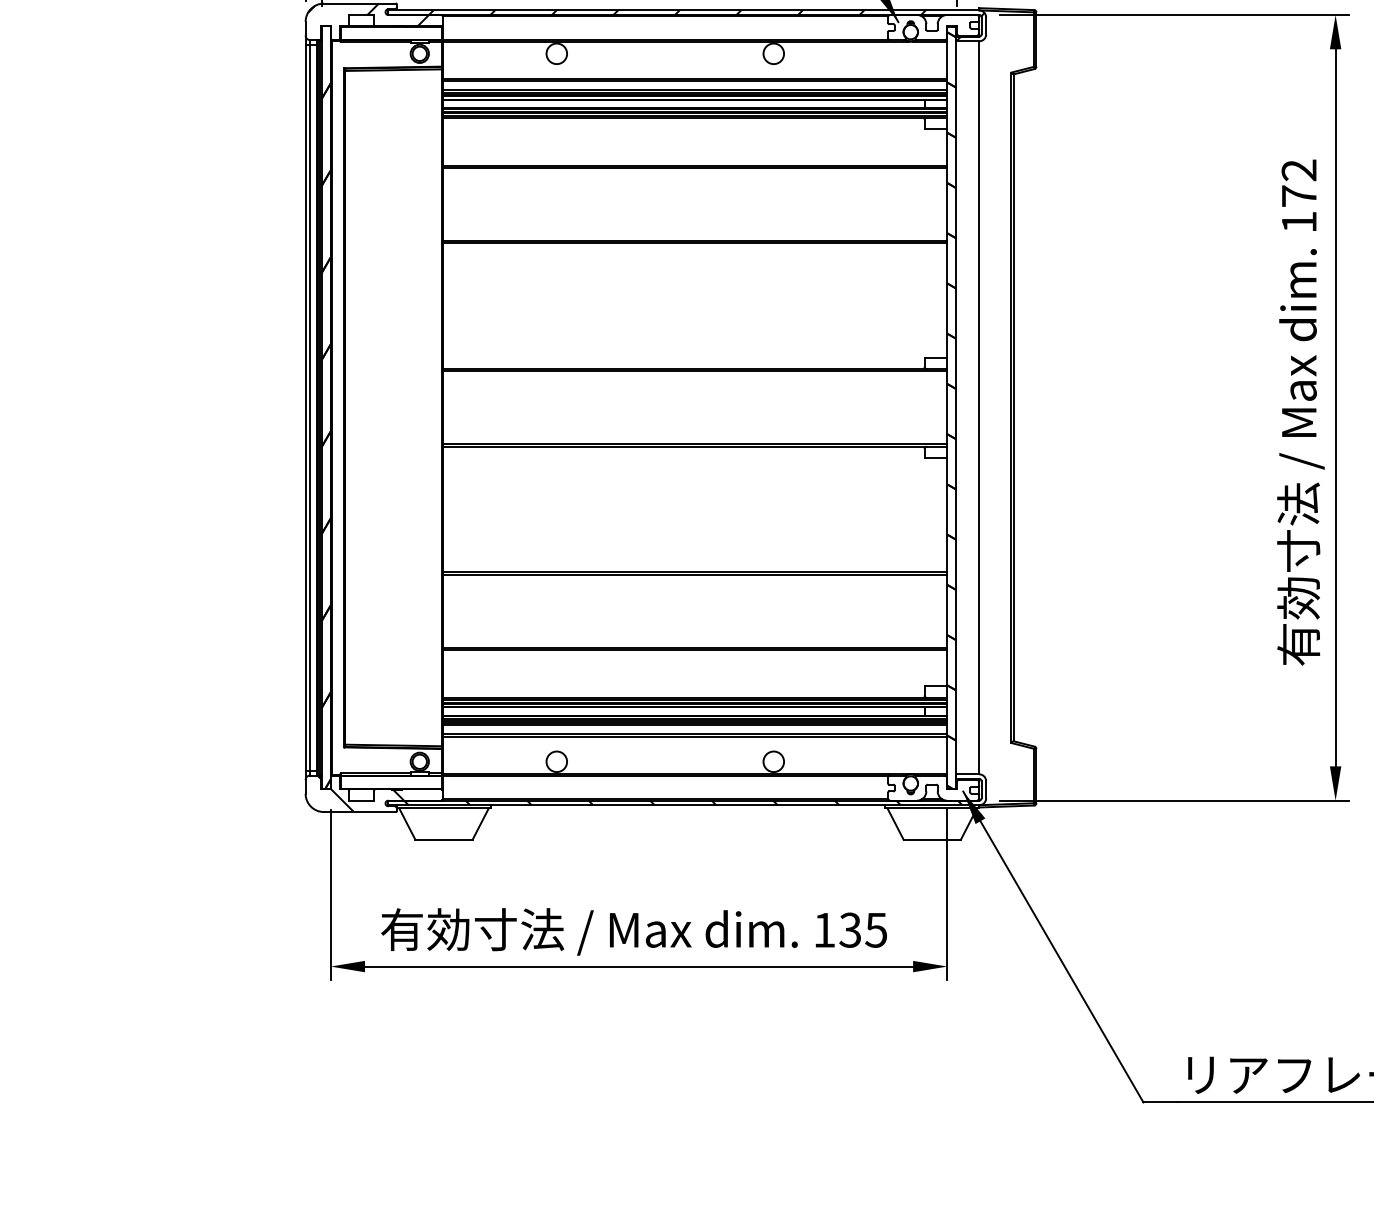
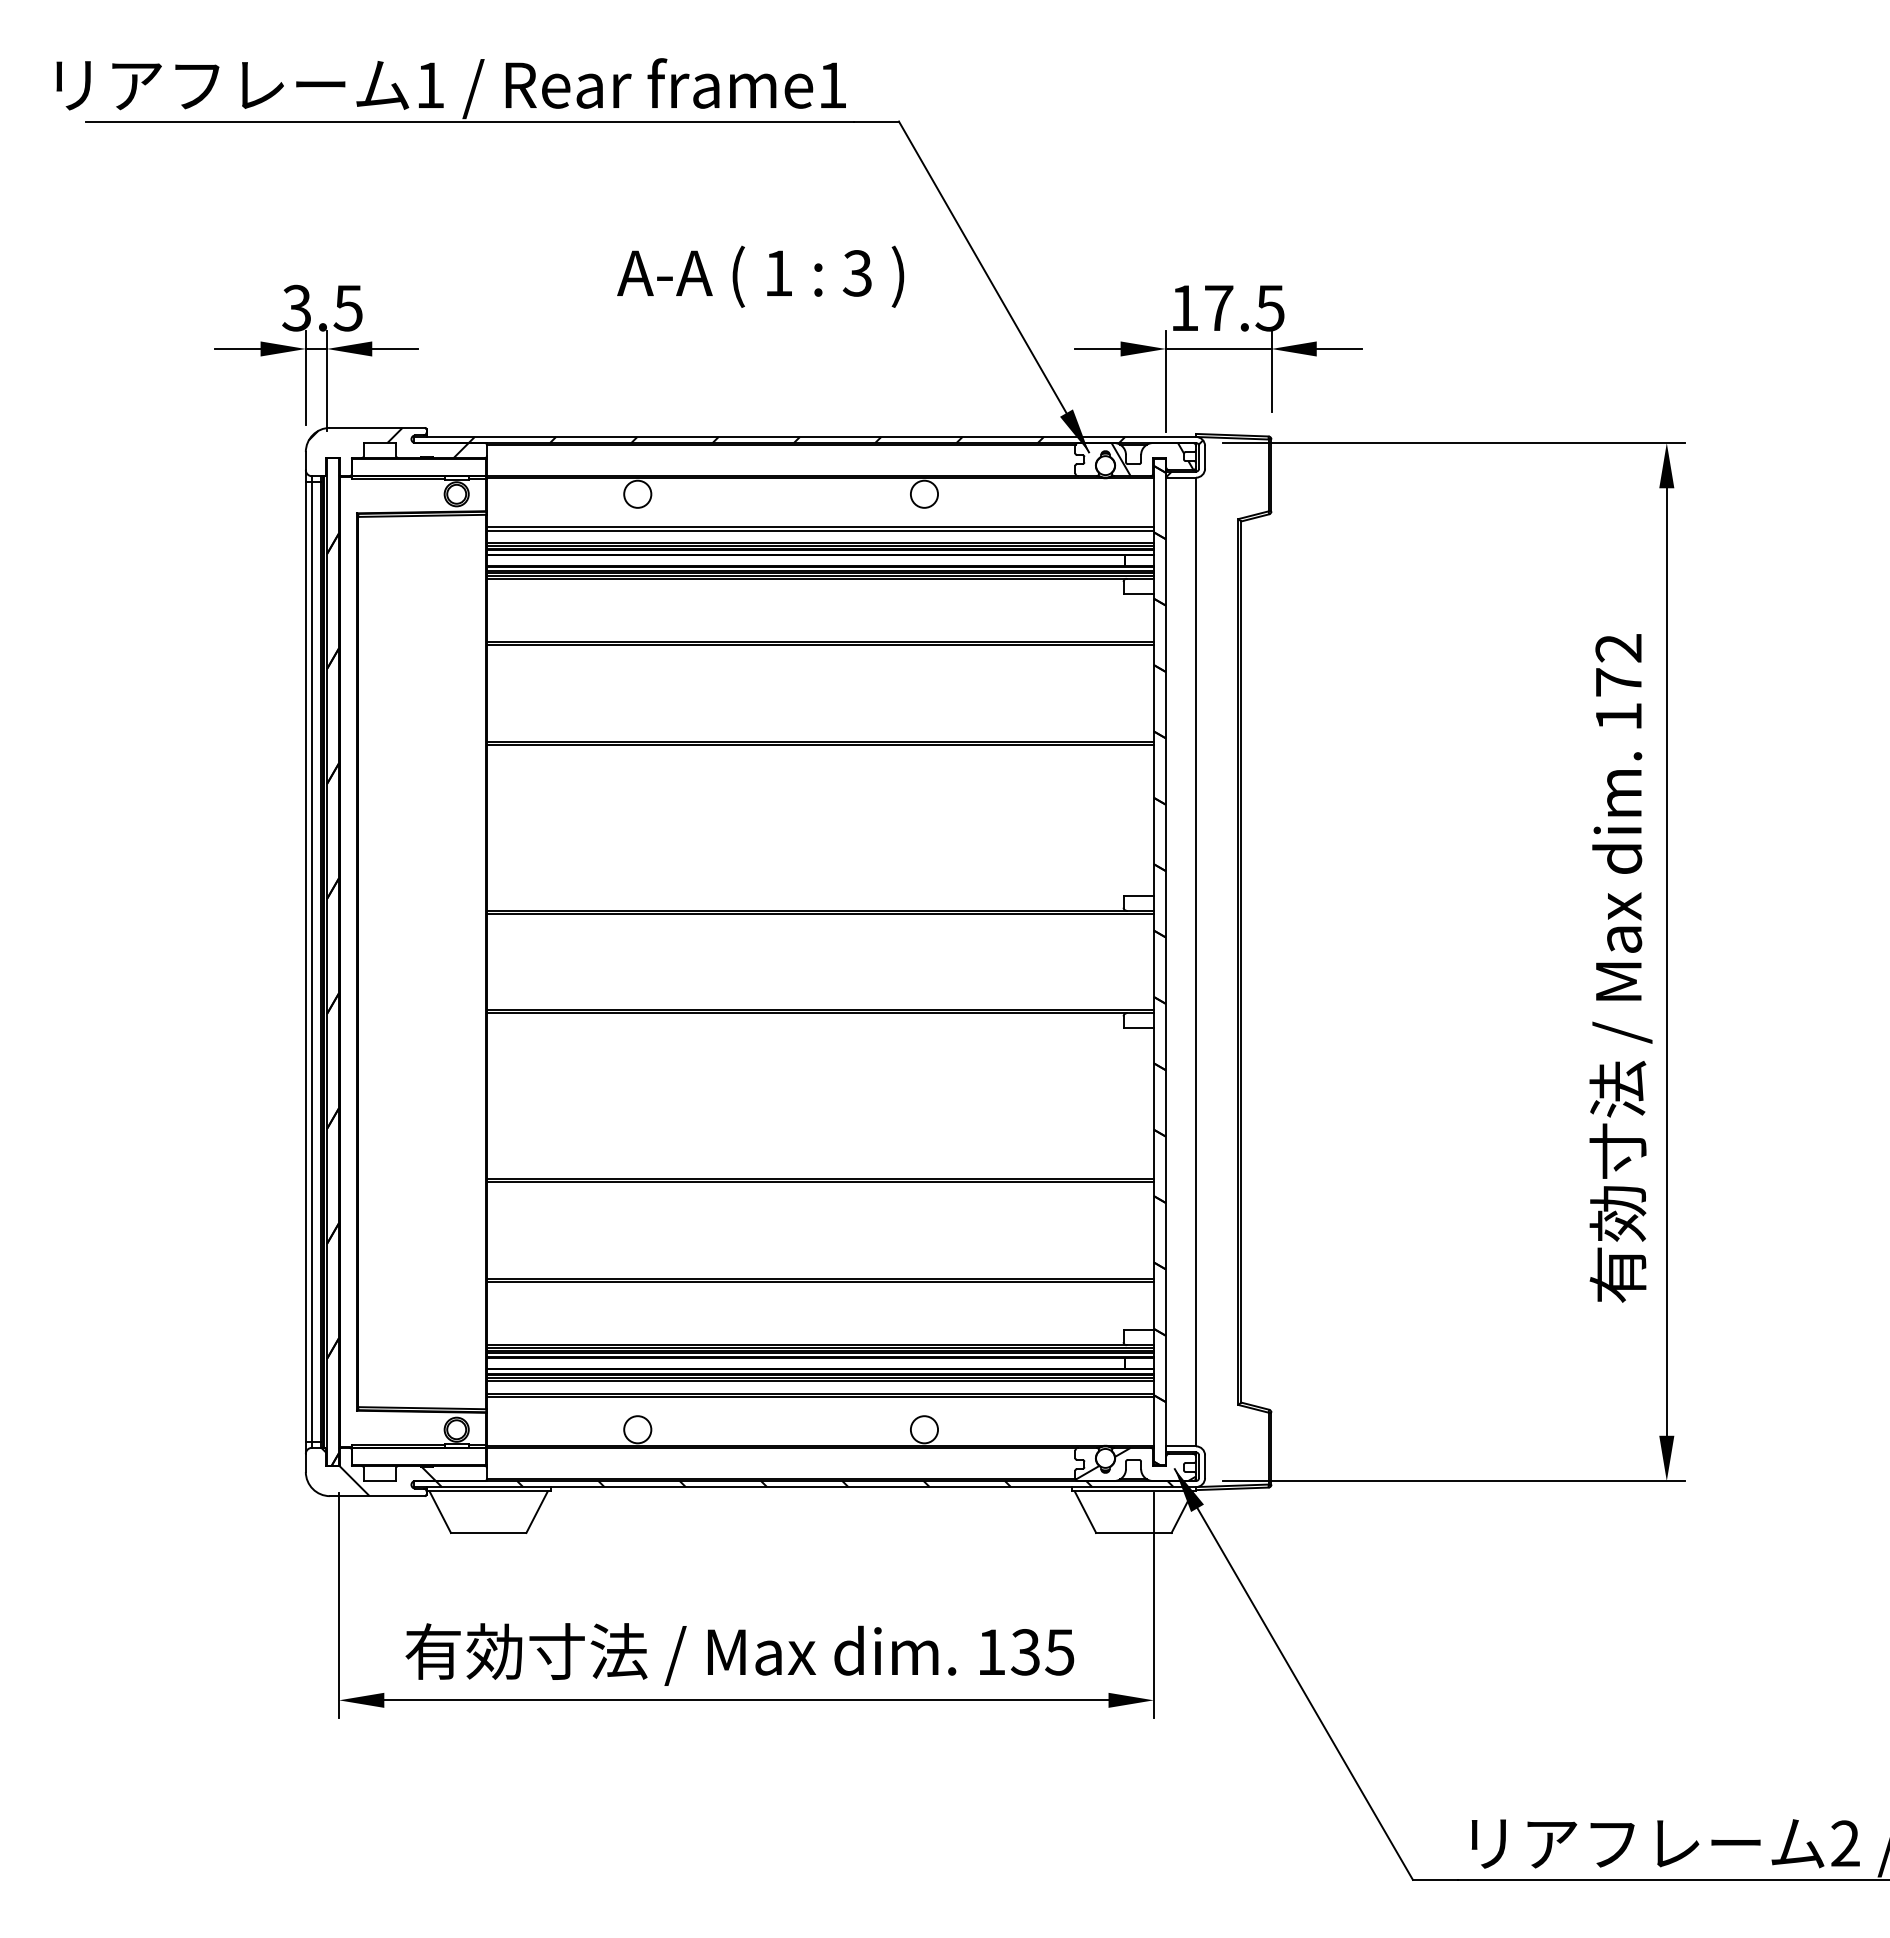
hatch: (946, 27) -> (1152, 459), added
hatch: (933, 788) -> (1135, 1464), added

